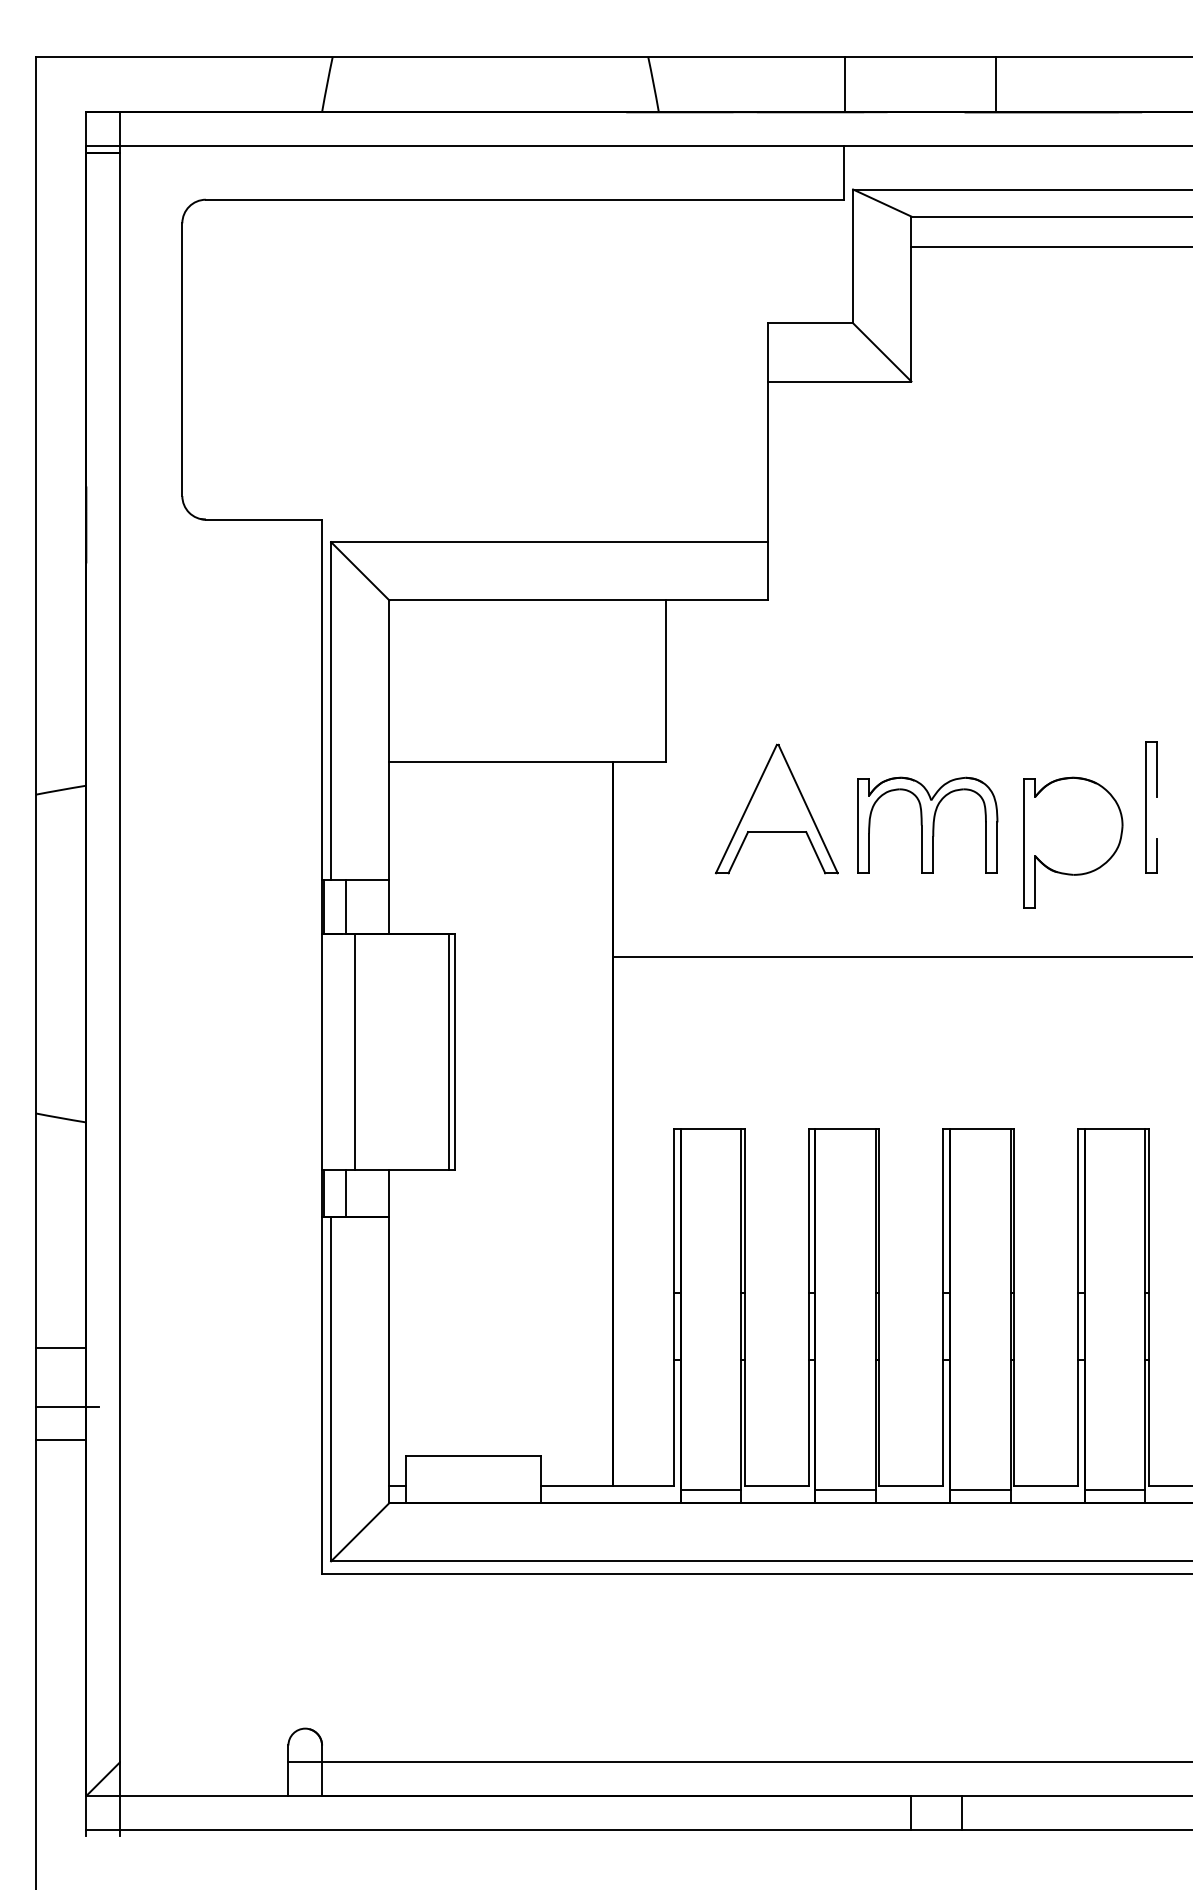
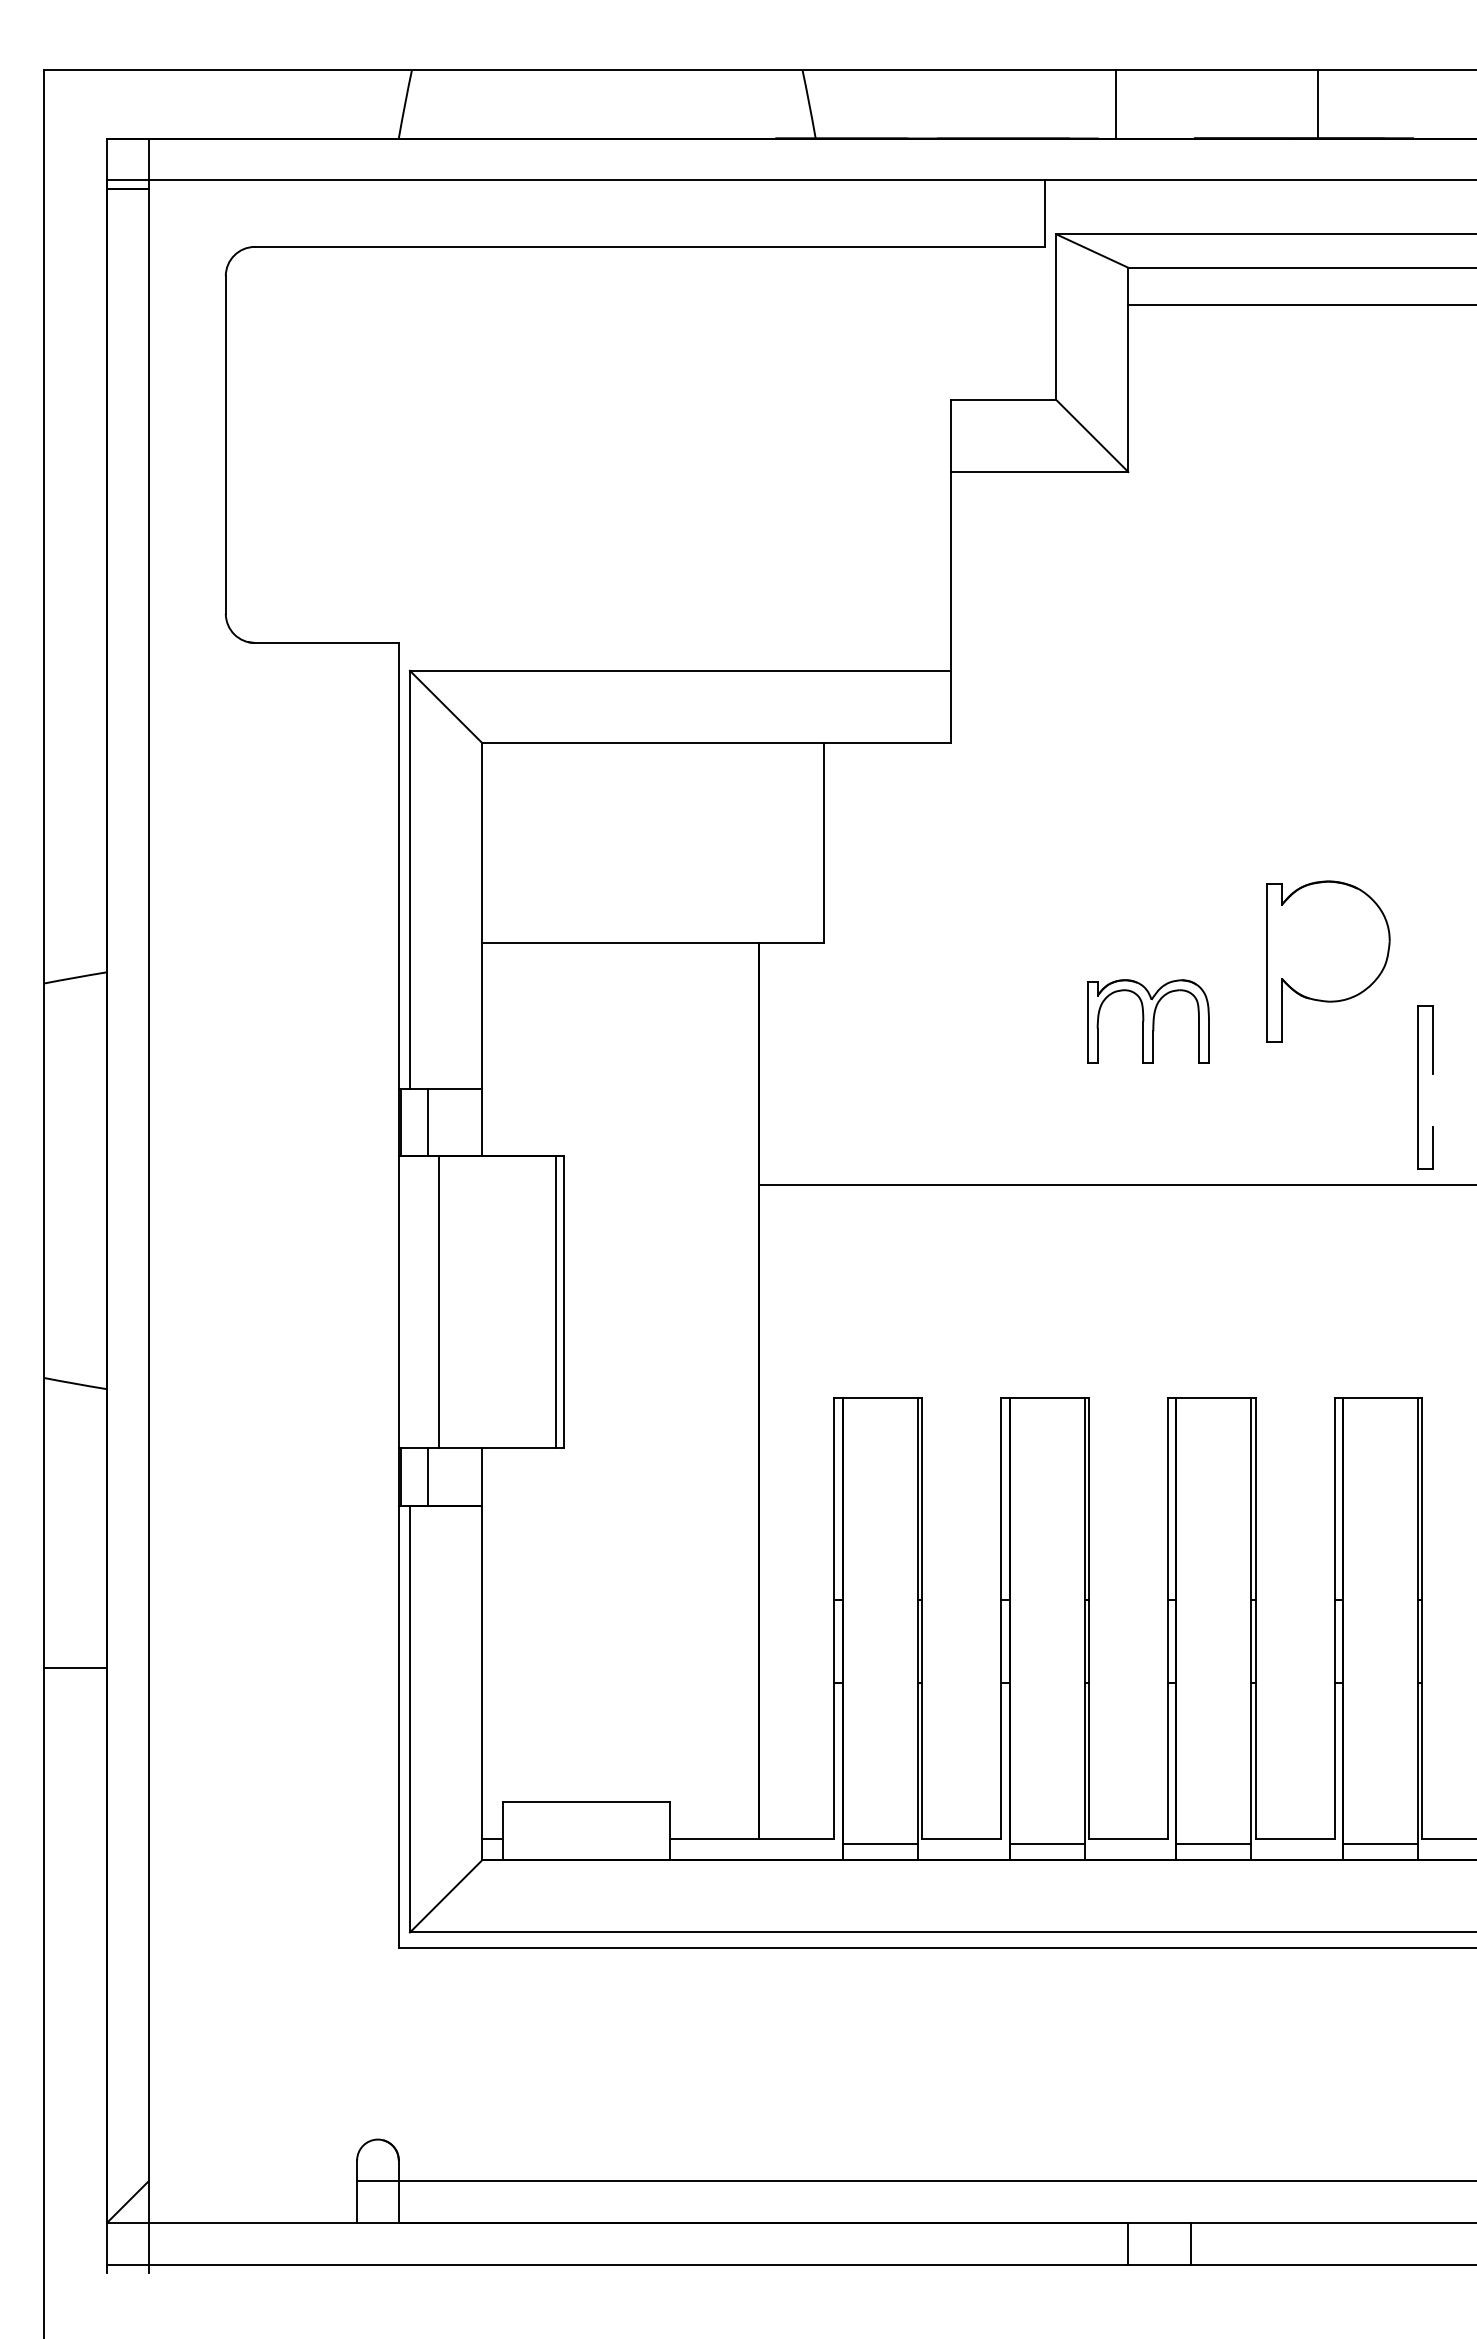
line: (845, 84) -> (1116, 104), moved
line: (996, 84) -> (1317, 104), moved
part: (1145, 807) -> (1418, 1087), moved
part: (776, 808) -> (961, 1000), removed
part: (927, 825) -> (1148, 1021), size x0.7
part: (1073, 842) -> (1328, 961), moved
line: (67, 1407) -> (83, 1741), removed
line: (60, 1440) -> (75, 1782), removed

